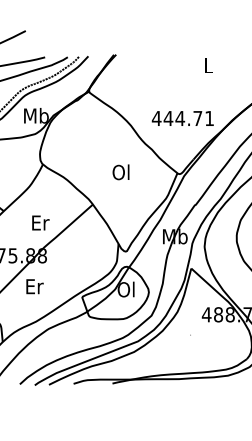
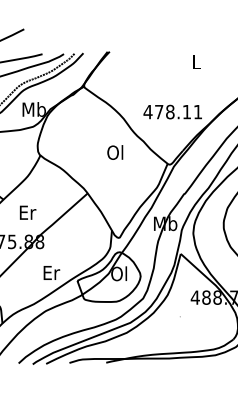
text: (182, 118) -> (172, 112), 444.71 -> 478.11
text: (120, 172) -> (114, 152), moved
text: (40, 222) -> (27, 212), moved
text: (34, 286) -> (51, 272), moved

